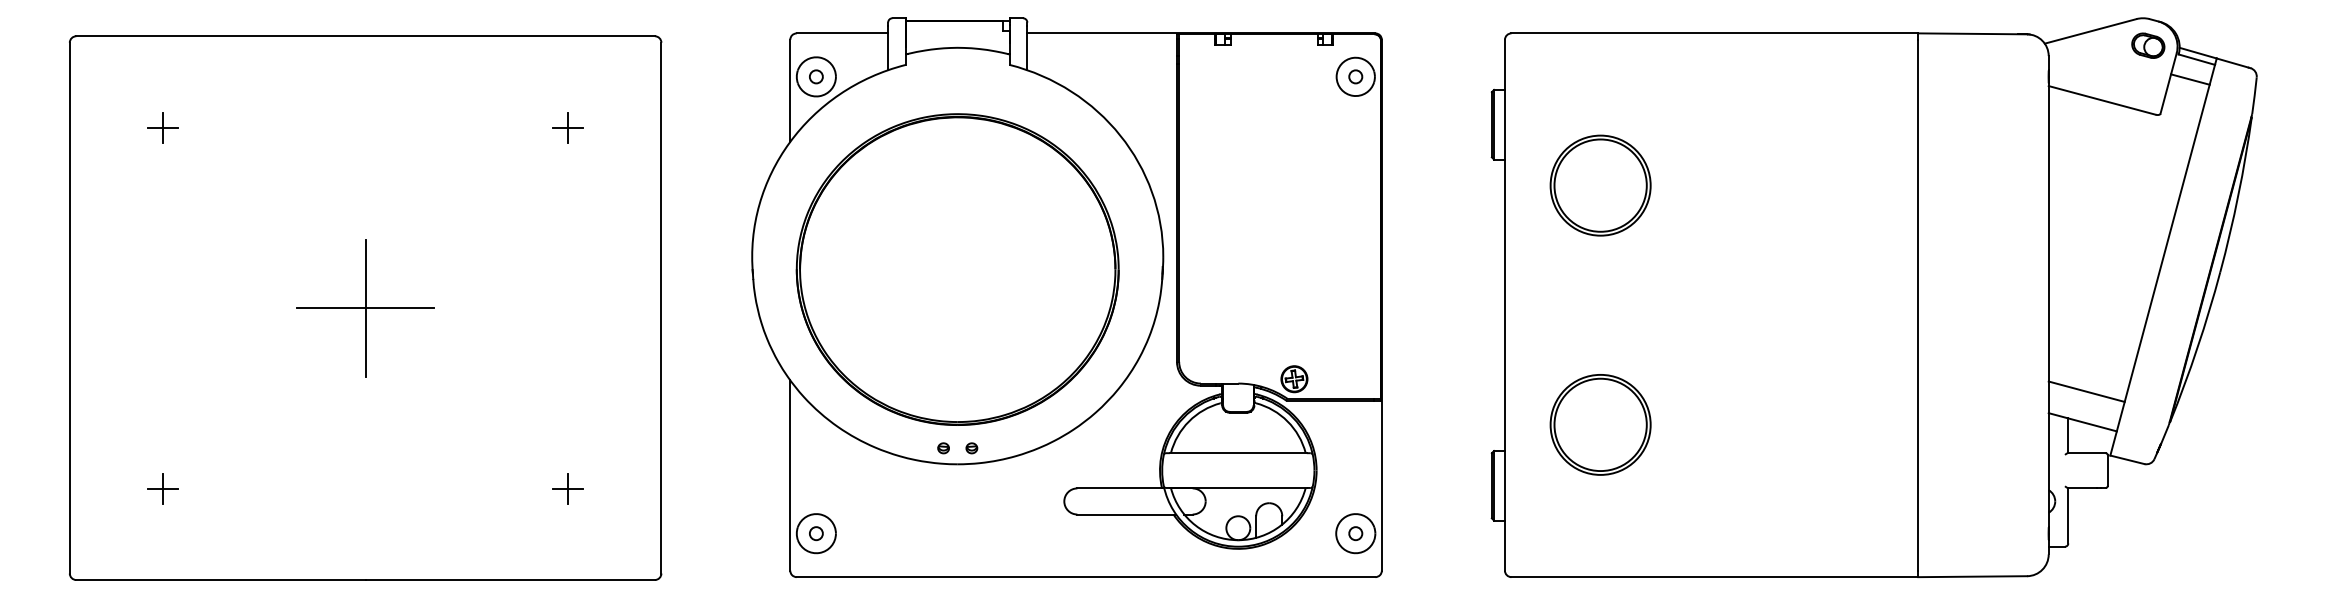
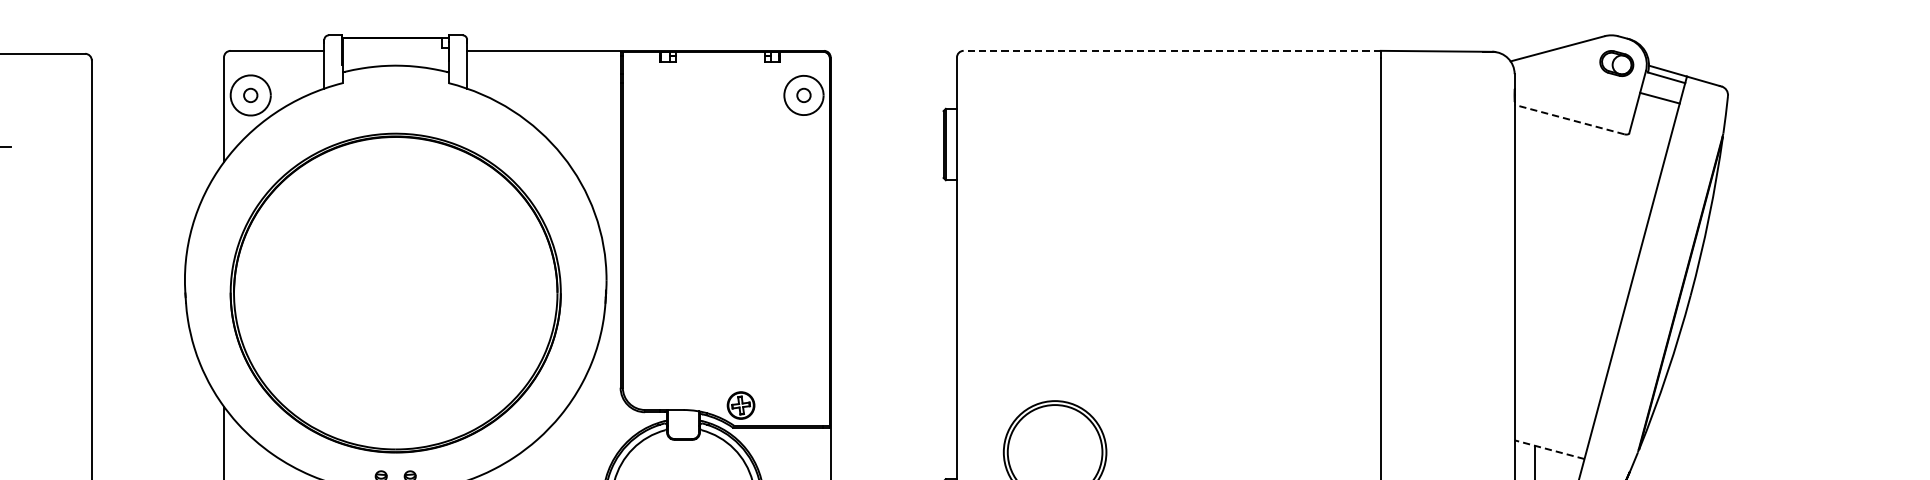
line: (1714, 33) -> (1171, 50), solid -> dashed
line: (2101, 100) -> (1568, 119), solid -> dashed
part: (1600, 185) -> (1054, 206), removed
line: (2086, 391) -> (1553, 418), removed
line: (2082, 422) -> (1549, 449), solid -> dashed

